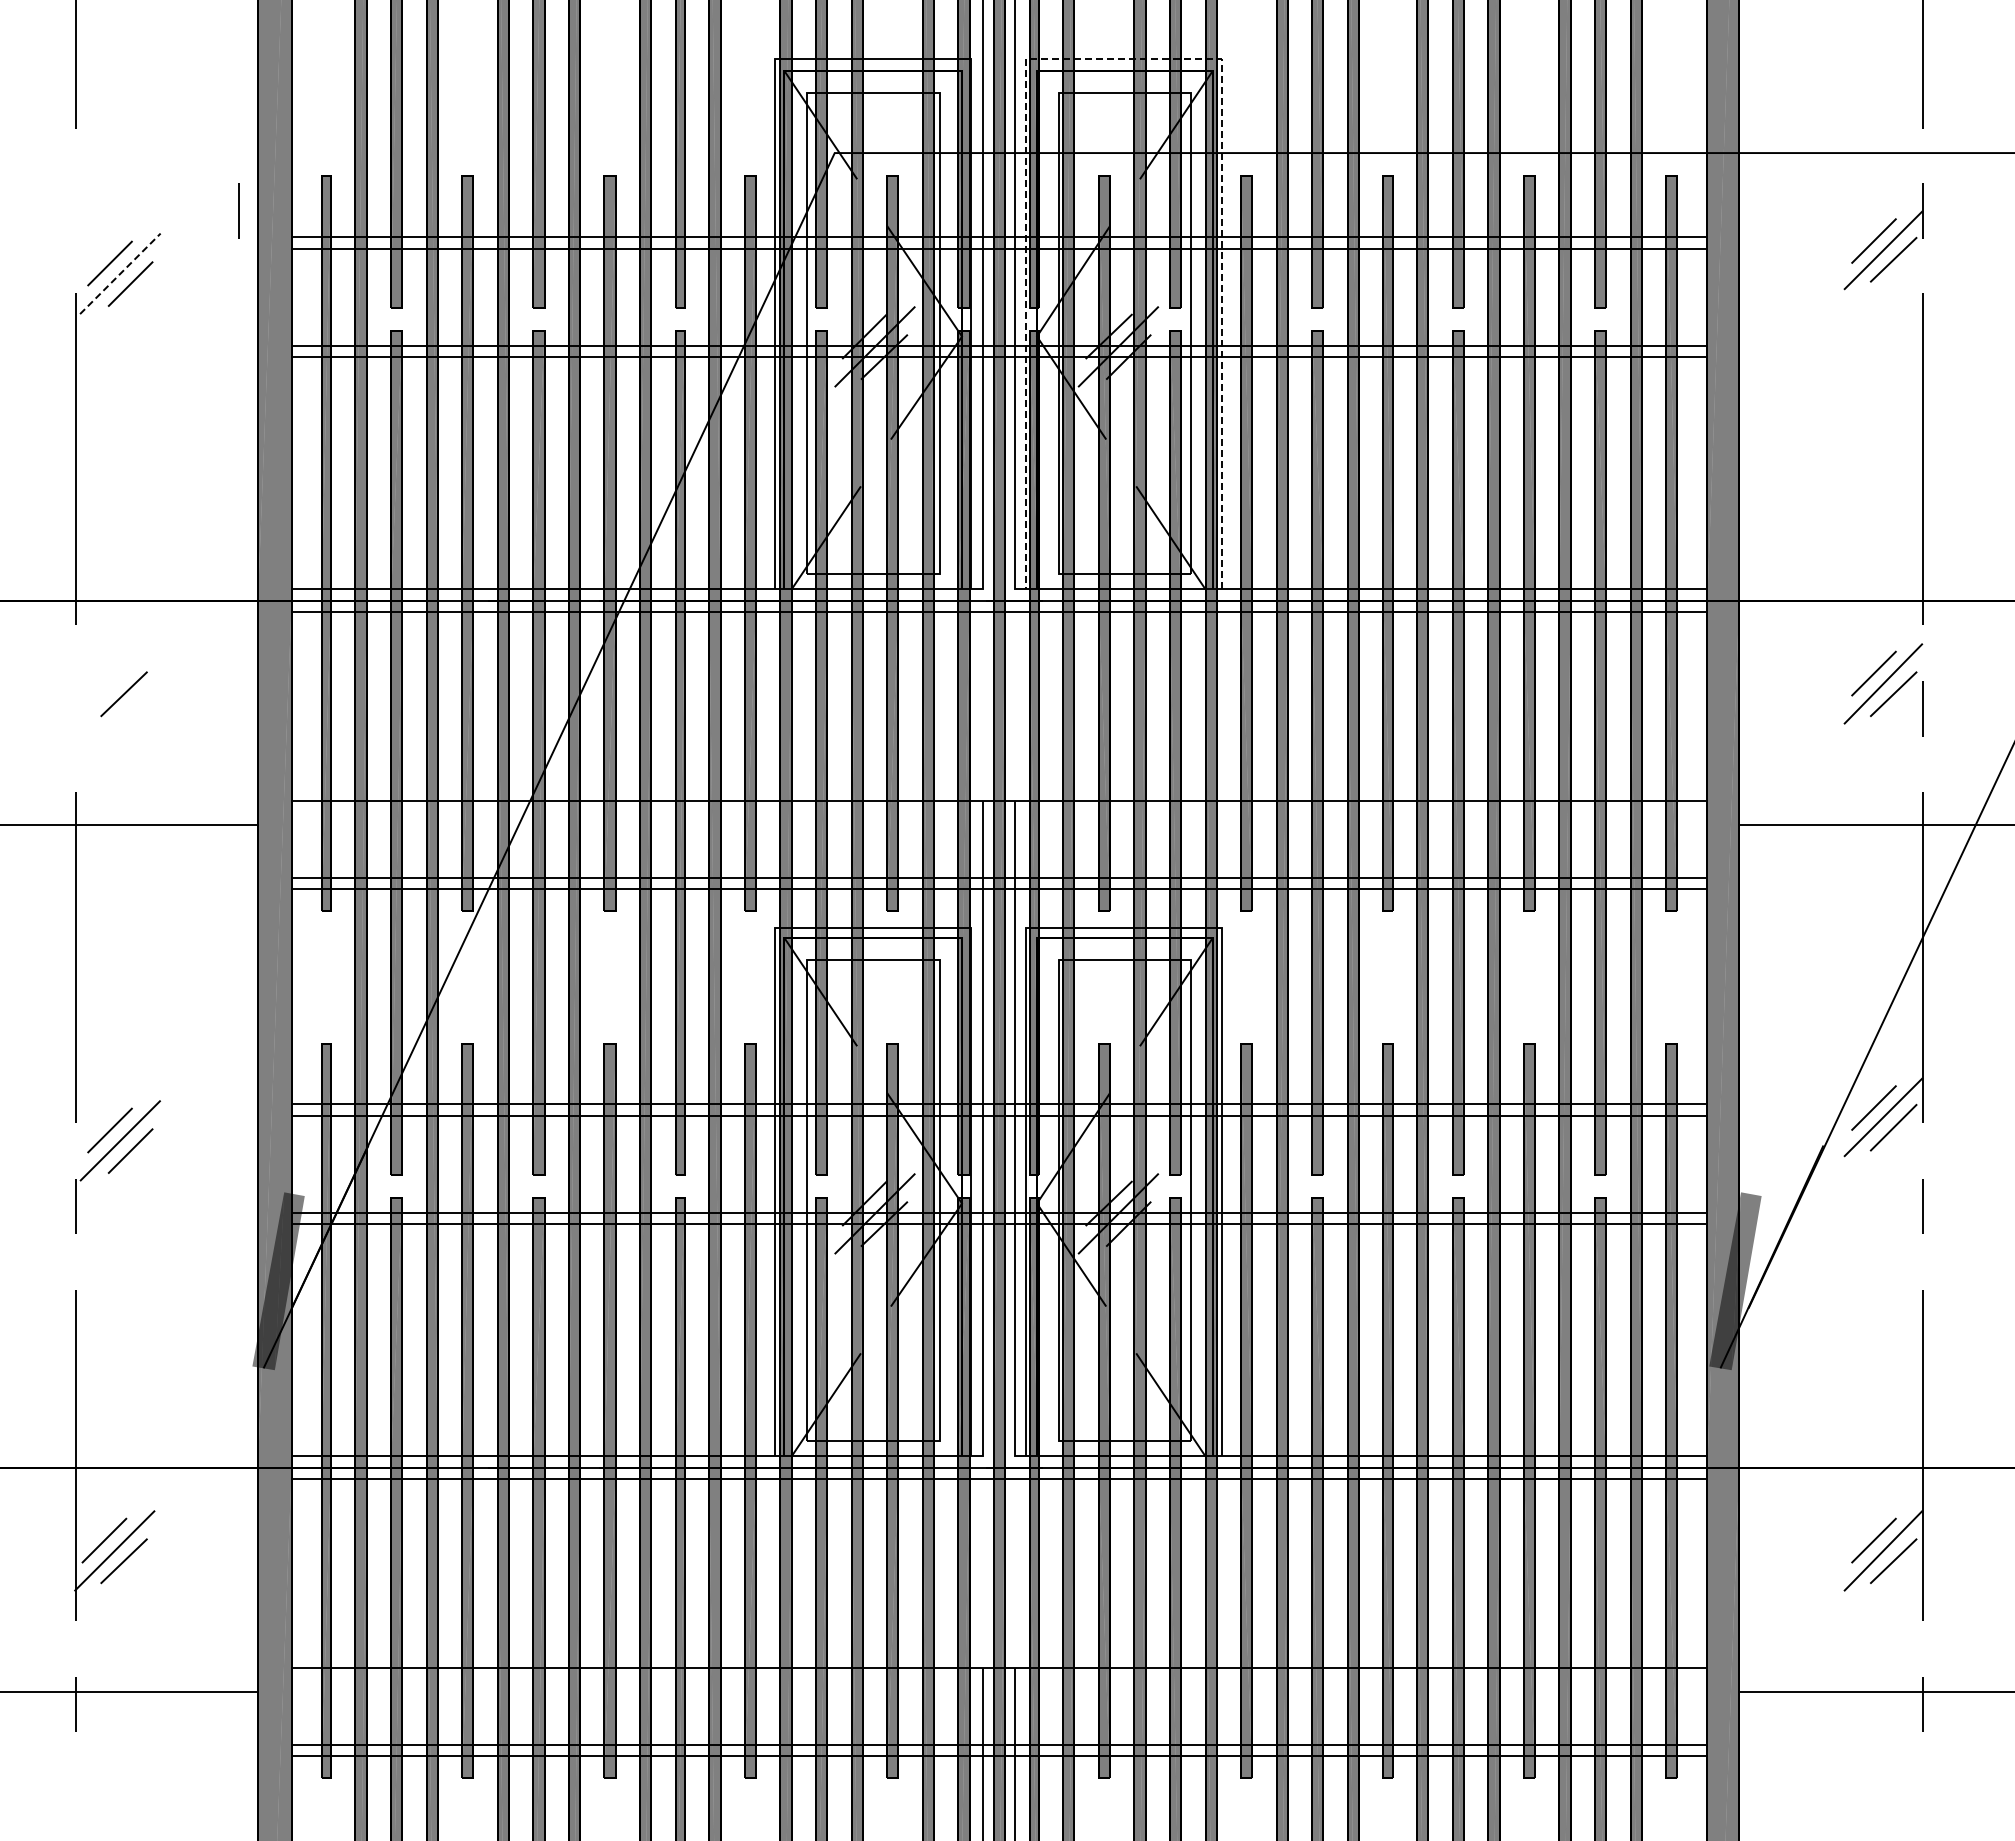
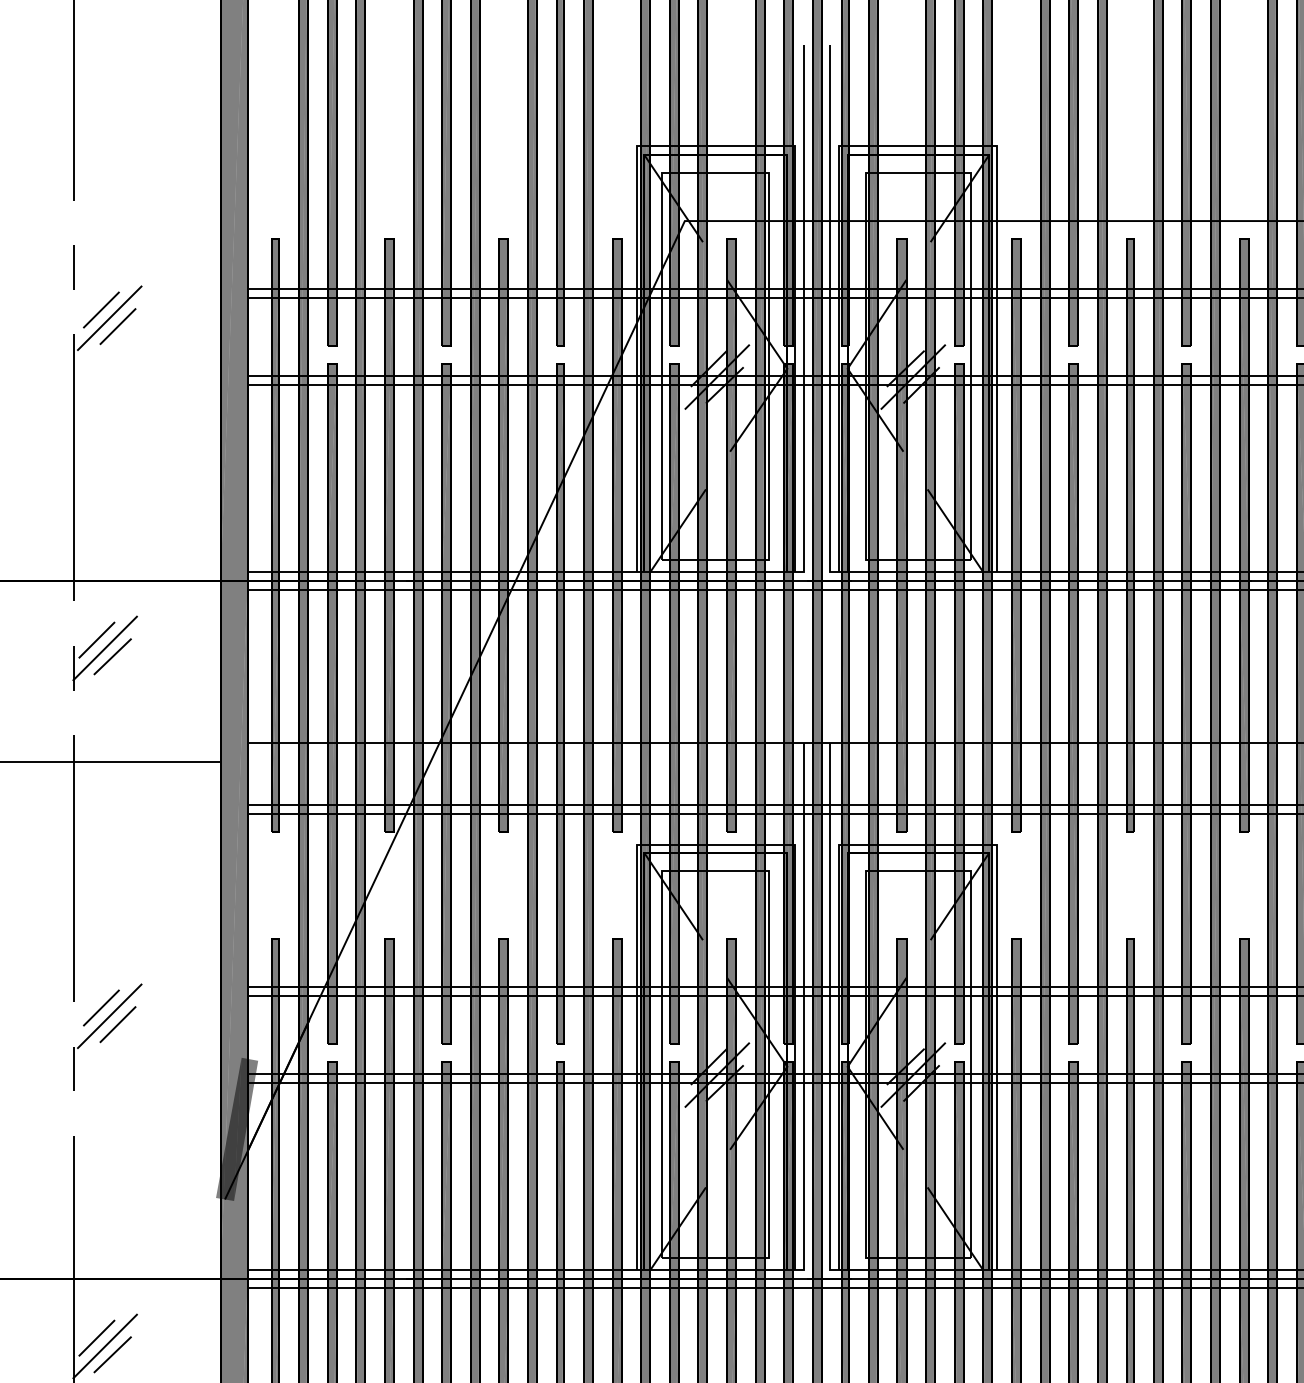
line: (1123, 59) -> (917, 145), dashed -> solid
line: (238, 210) -> (73, 267), moved
line: (120, 273) -> (109, 318), dashed -> solid
part: (114, 689) -> (104, 652), added

